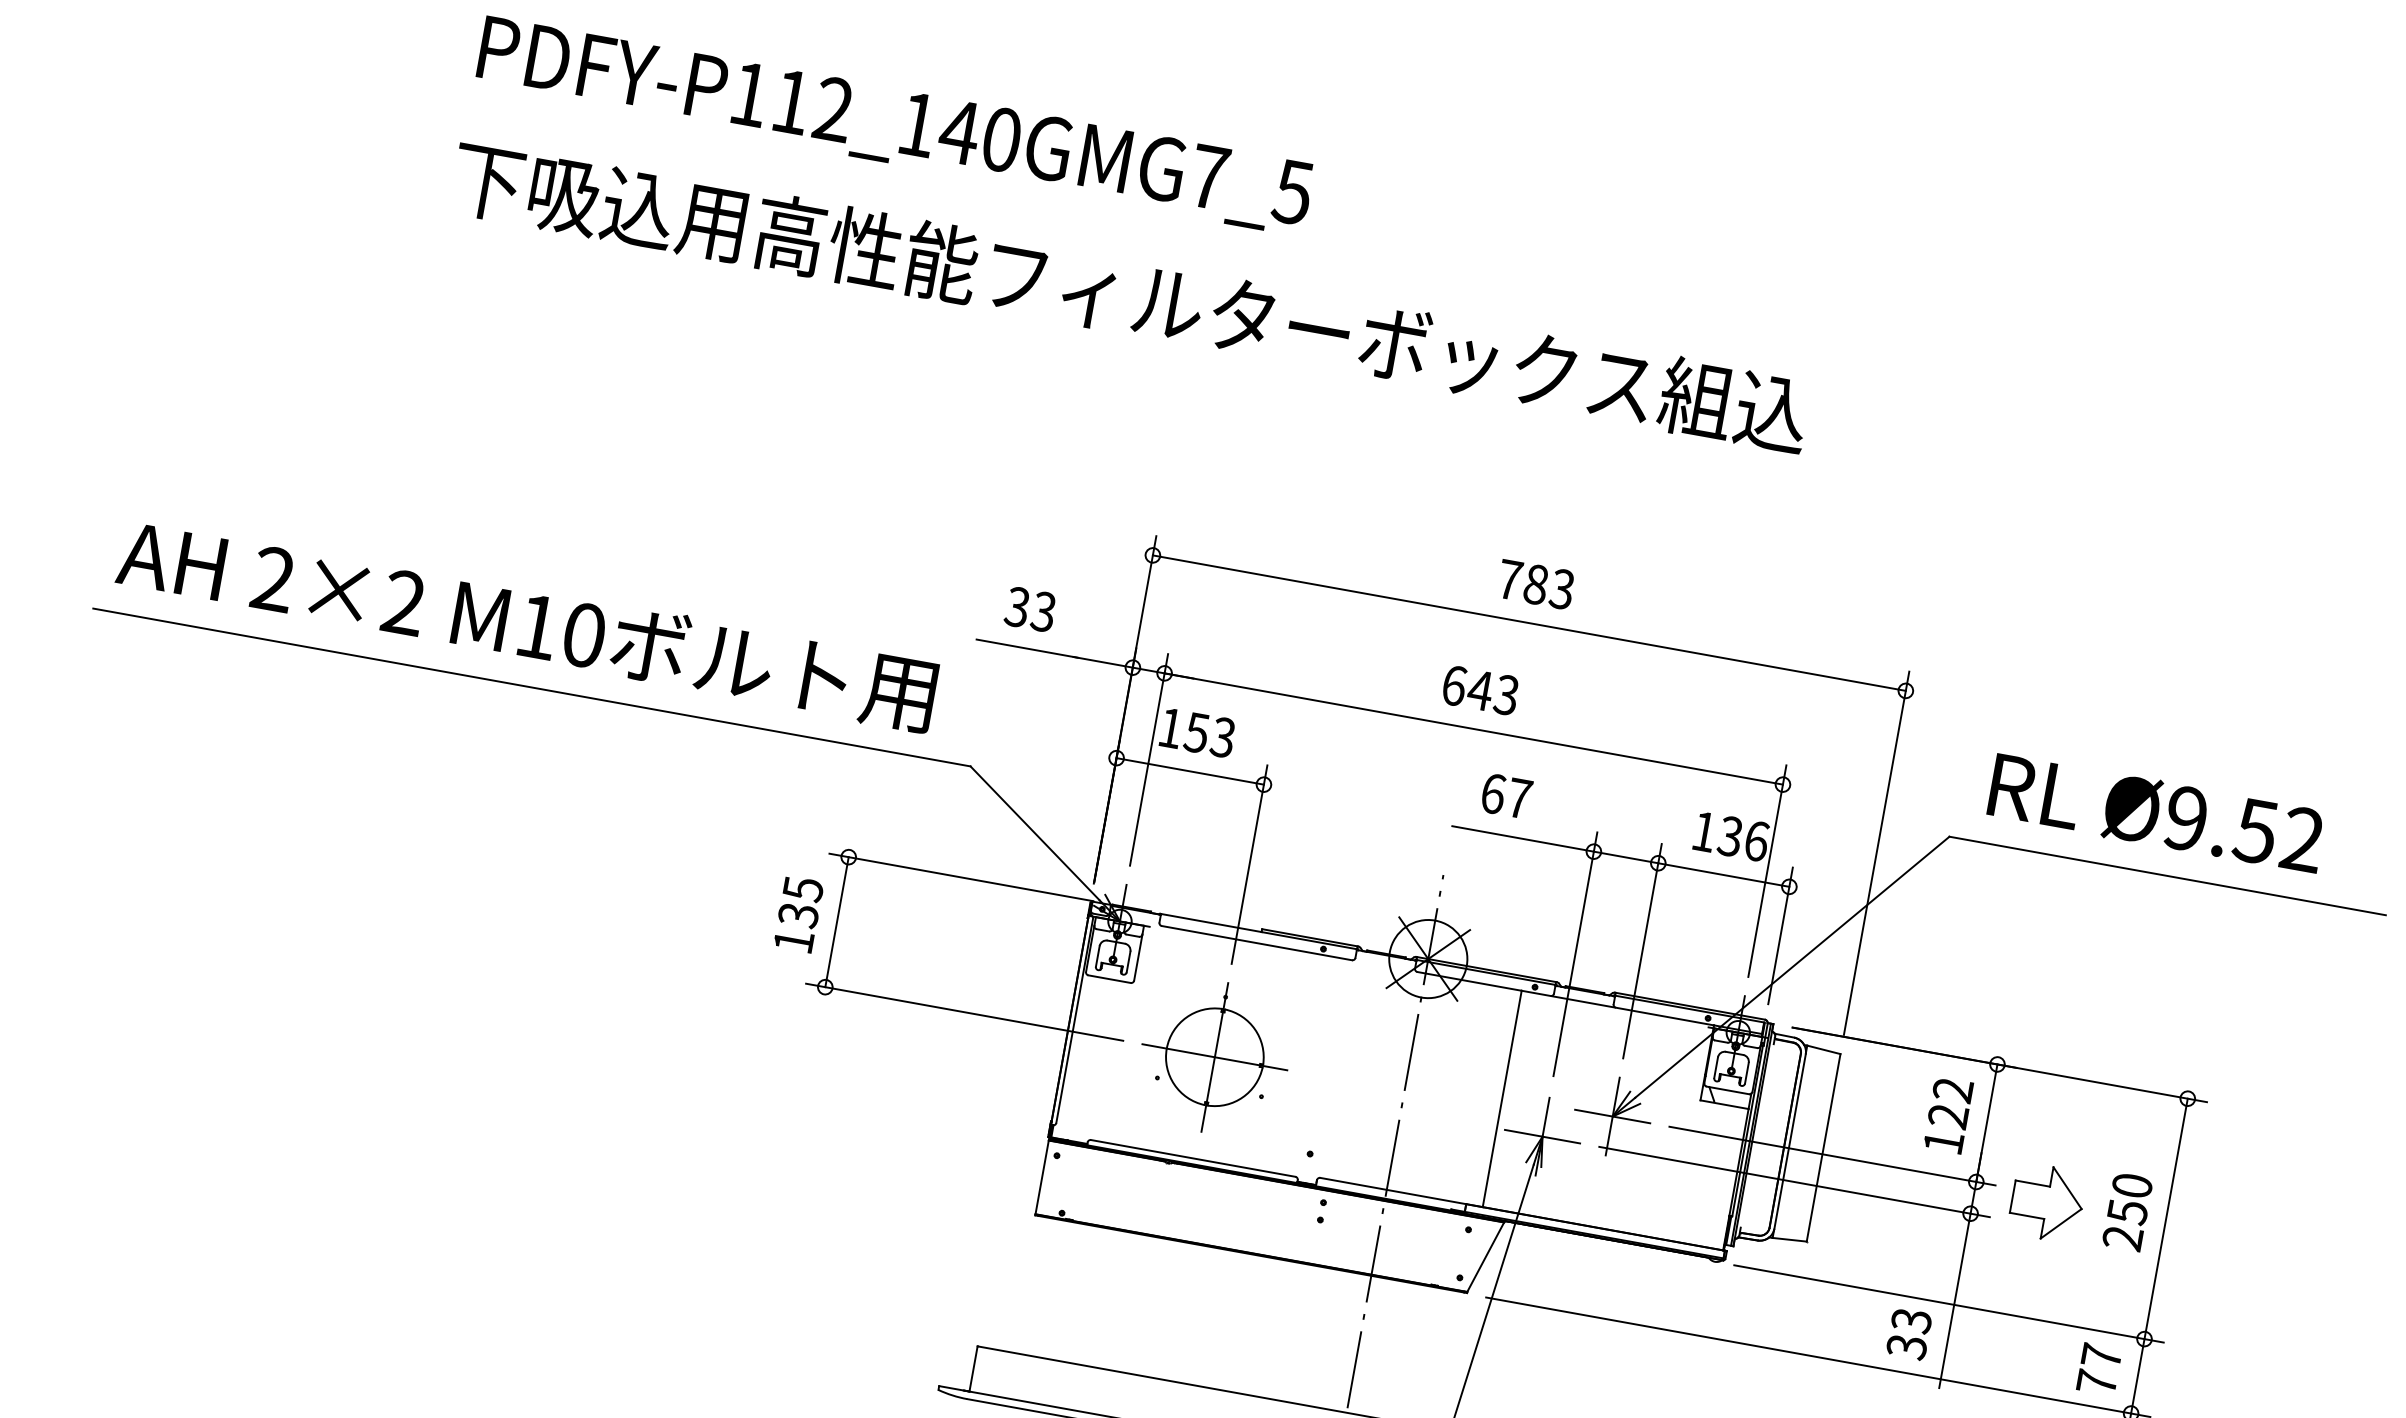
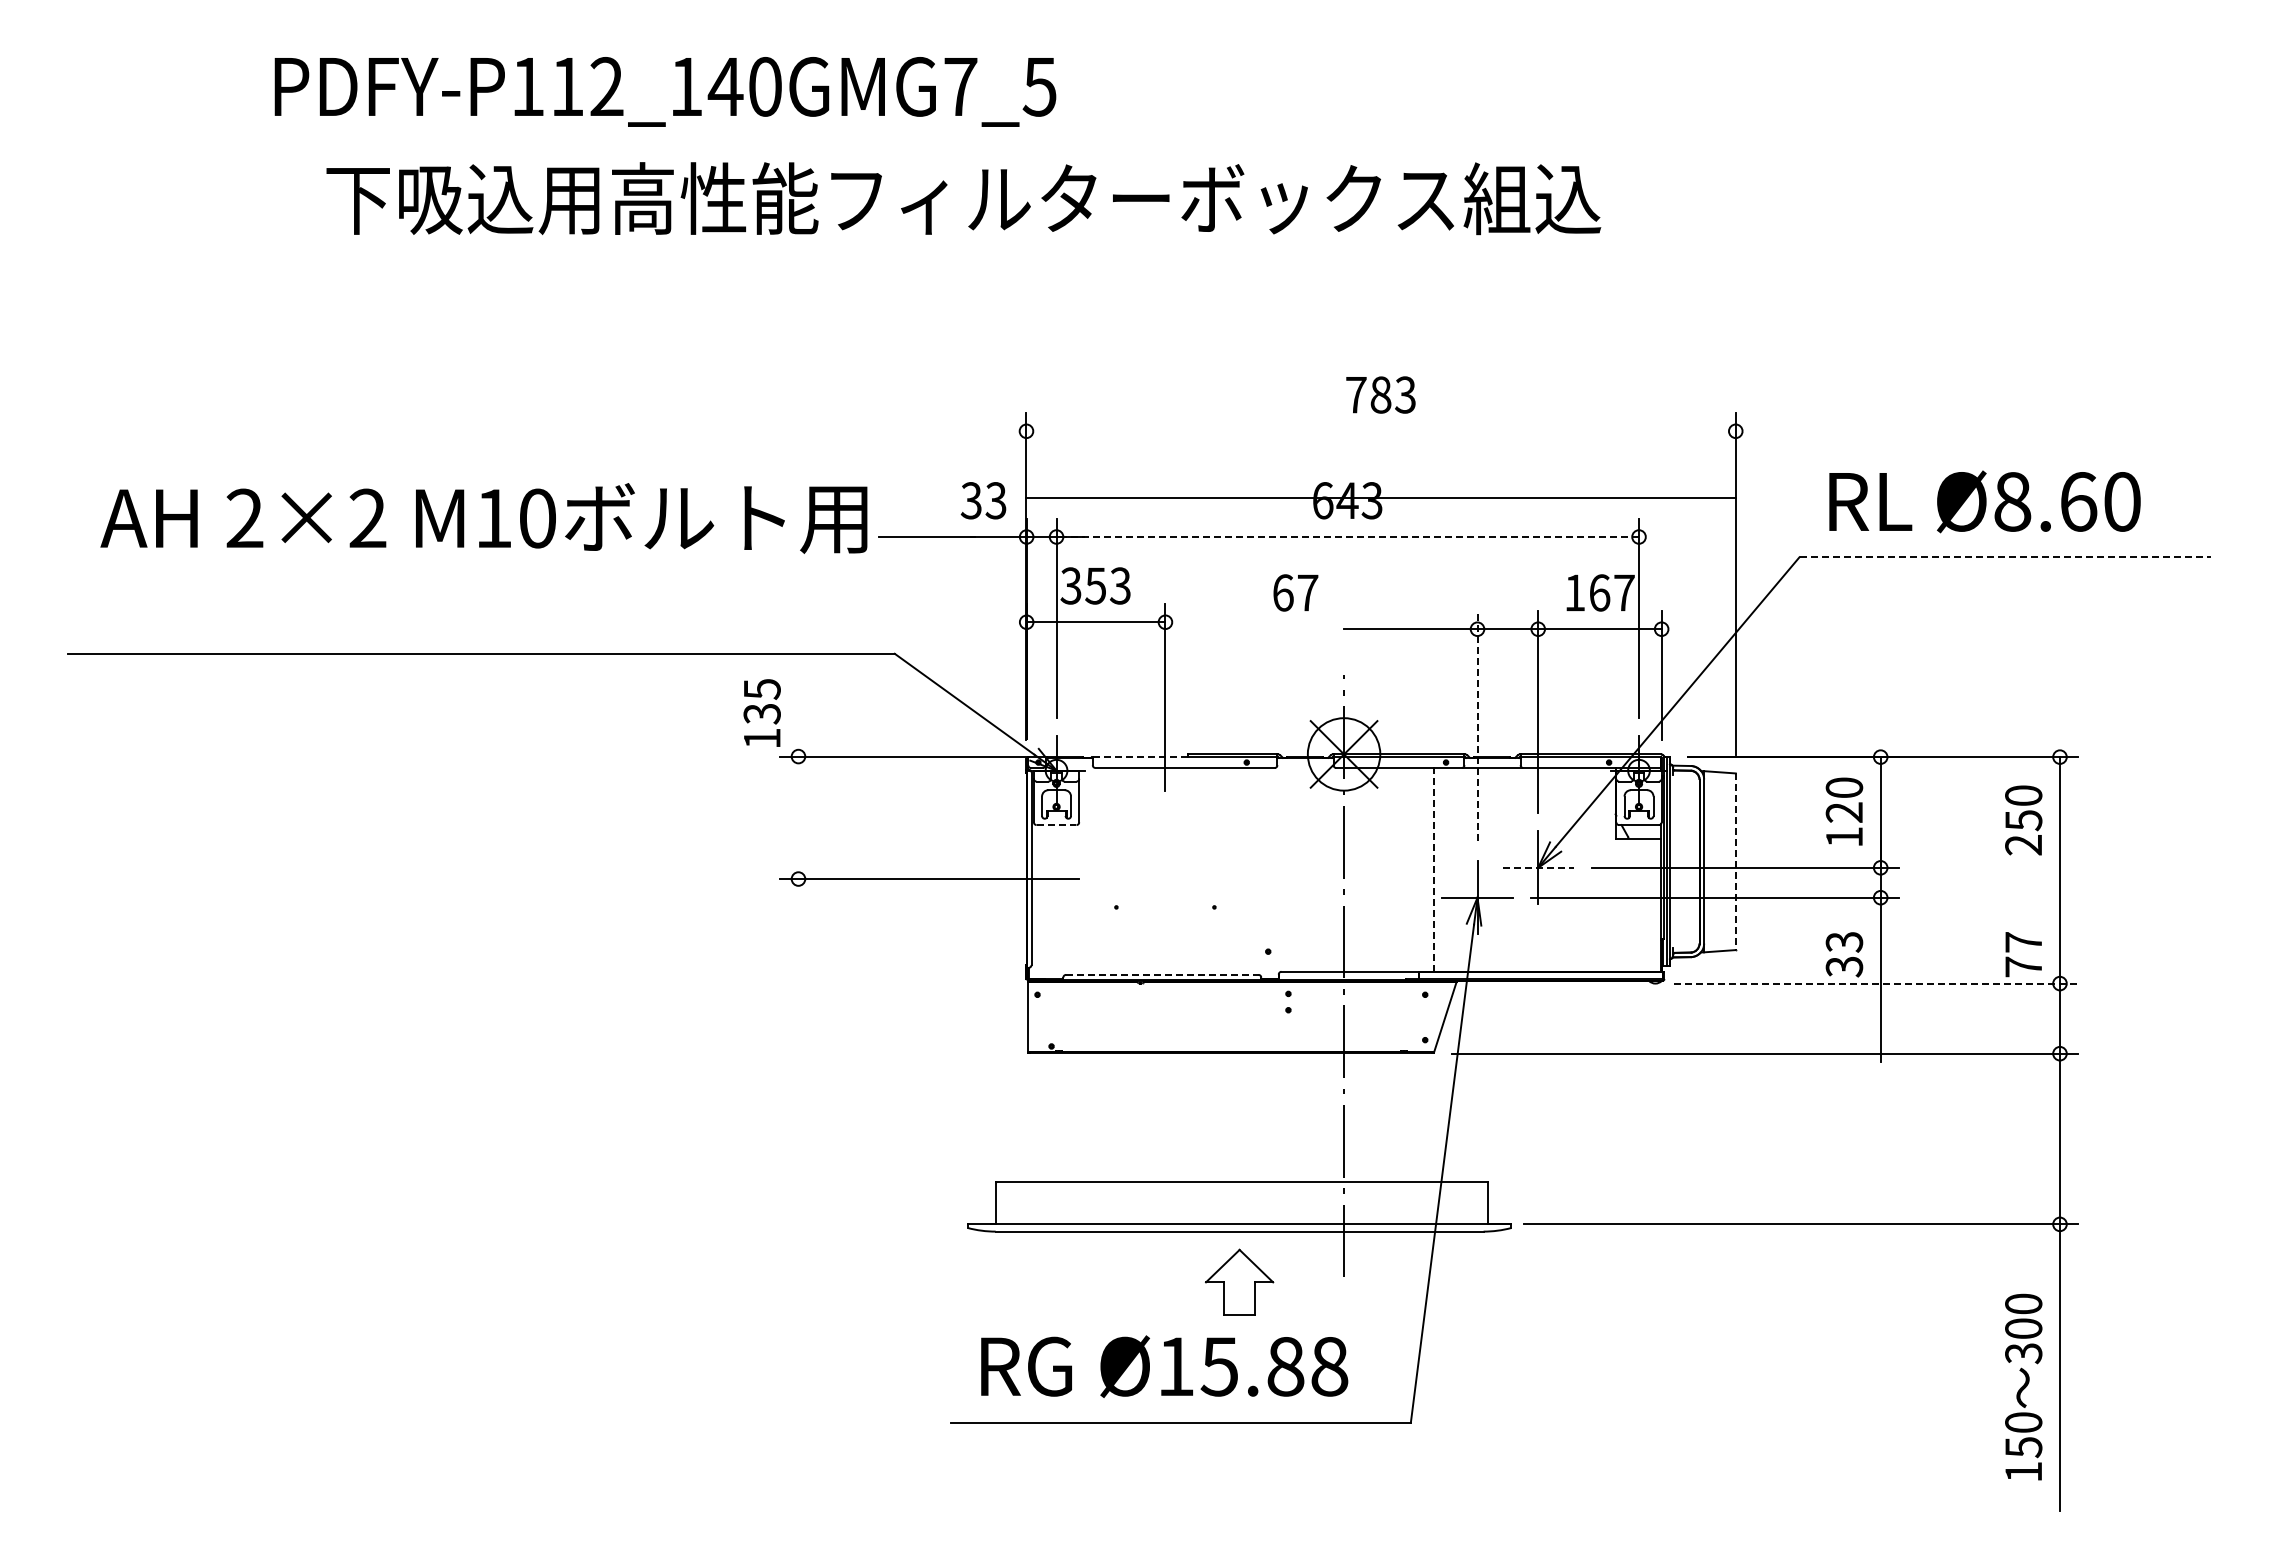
text: (894, 125) -> (665, 91), moved
text: (1030, 609) -> (983, 500), moved
line: (1528, 623) -> (1380, 498), moved
text: (526, 624) -> (483, 518), moved
text: (1170, 727) -> (1070, 585), 153 -> 353
line: (1473, 729) -> (1347, 537), solid -> dashed
text: (1506, 795) -> (1295, 592), moved
text: (2244, 828) -> (2067, 501), Ø9.52 -> Ø8.60
text: (1743, 838) -> (1611, 592), 136 -> 167
line: (2168, 876) -> (2005, 557), solid -> dashed
text: (798, 913) -> (761, 712), moved
line: (837, 921) -> (798, 817), removed
line: (1210, 923) -> (1139, 757), solid -> dashed
line: (1575, 953) -> (1477, 725), solid -> dashed
line: (1109, 979) -> (1056, 825), solid -> dashed
part: (1215, 1056) -> (1165, 878), removed
text: (1953, 1089) -> (1844, 787), 122 -> 120
line: (1502, 1098) -> (1434, 869), solid -> dashed
line: (1613, 1116) -> (1538, 867), solid -> dashed
line: (1823, 1148) -> (1735, 862), solid -> dashed
line: (1193, 1158) -> (1162, 974), solid -> dashed
part: (2047, 1201) -> (1948, 874), removed
text: (2127, 1212) -> (2023, 820), moved
line: (1949, 1303) -> (1876, 983), solid -> dashed
text: (1909, 1333) -> (1844, 954), moved
text: (2099, 1369) -> (2023, 954), moved

